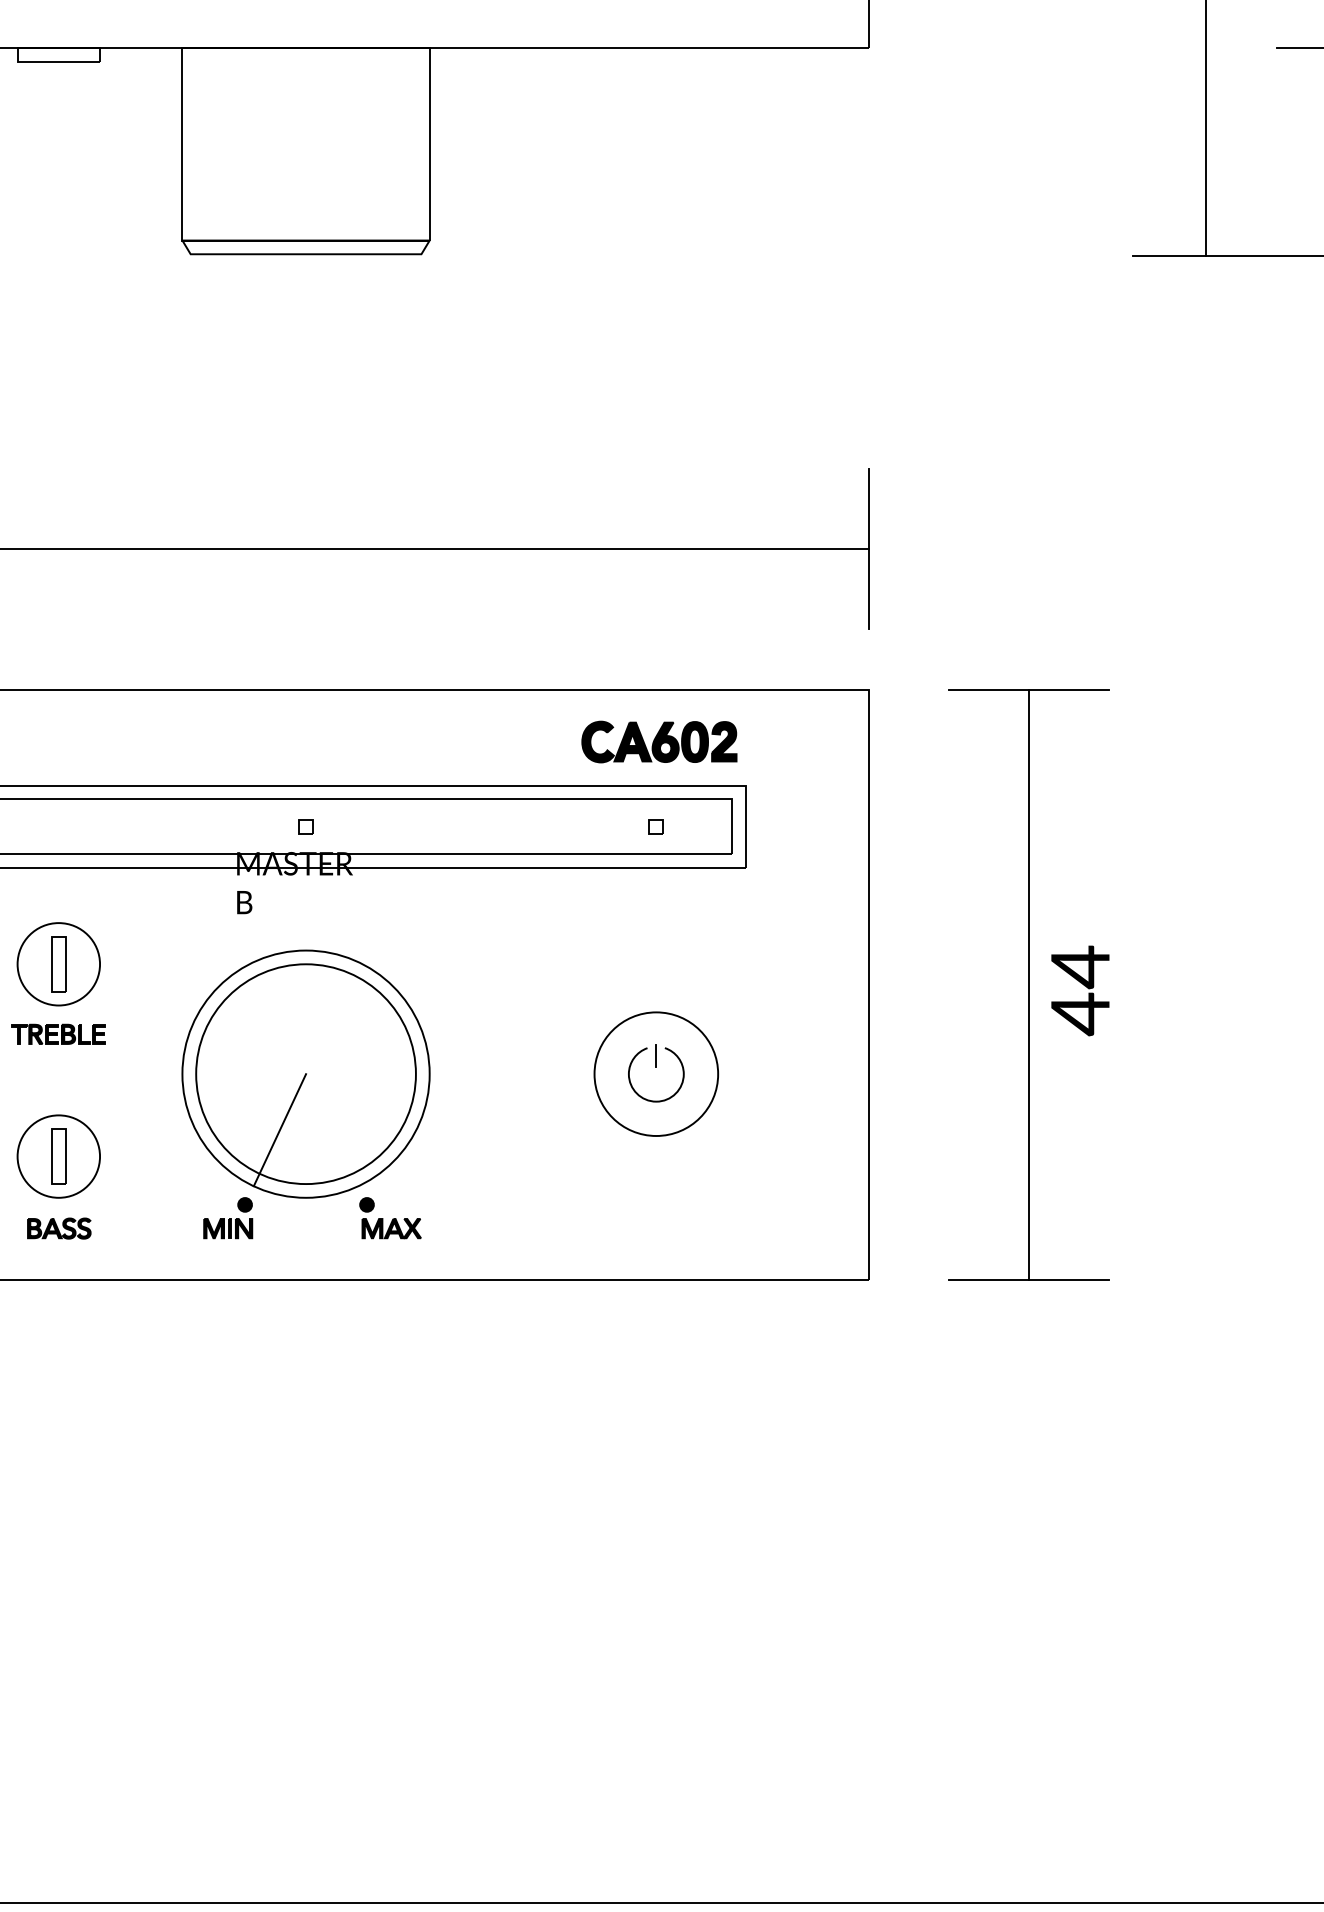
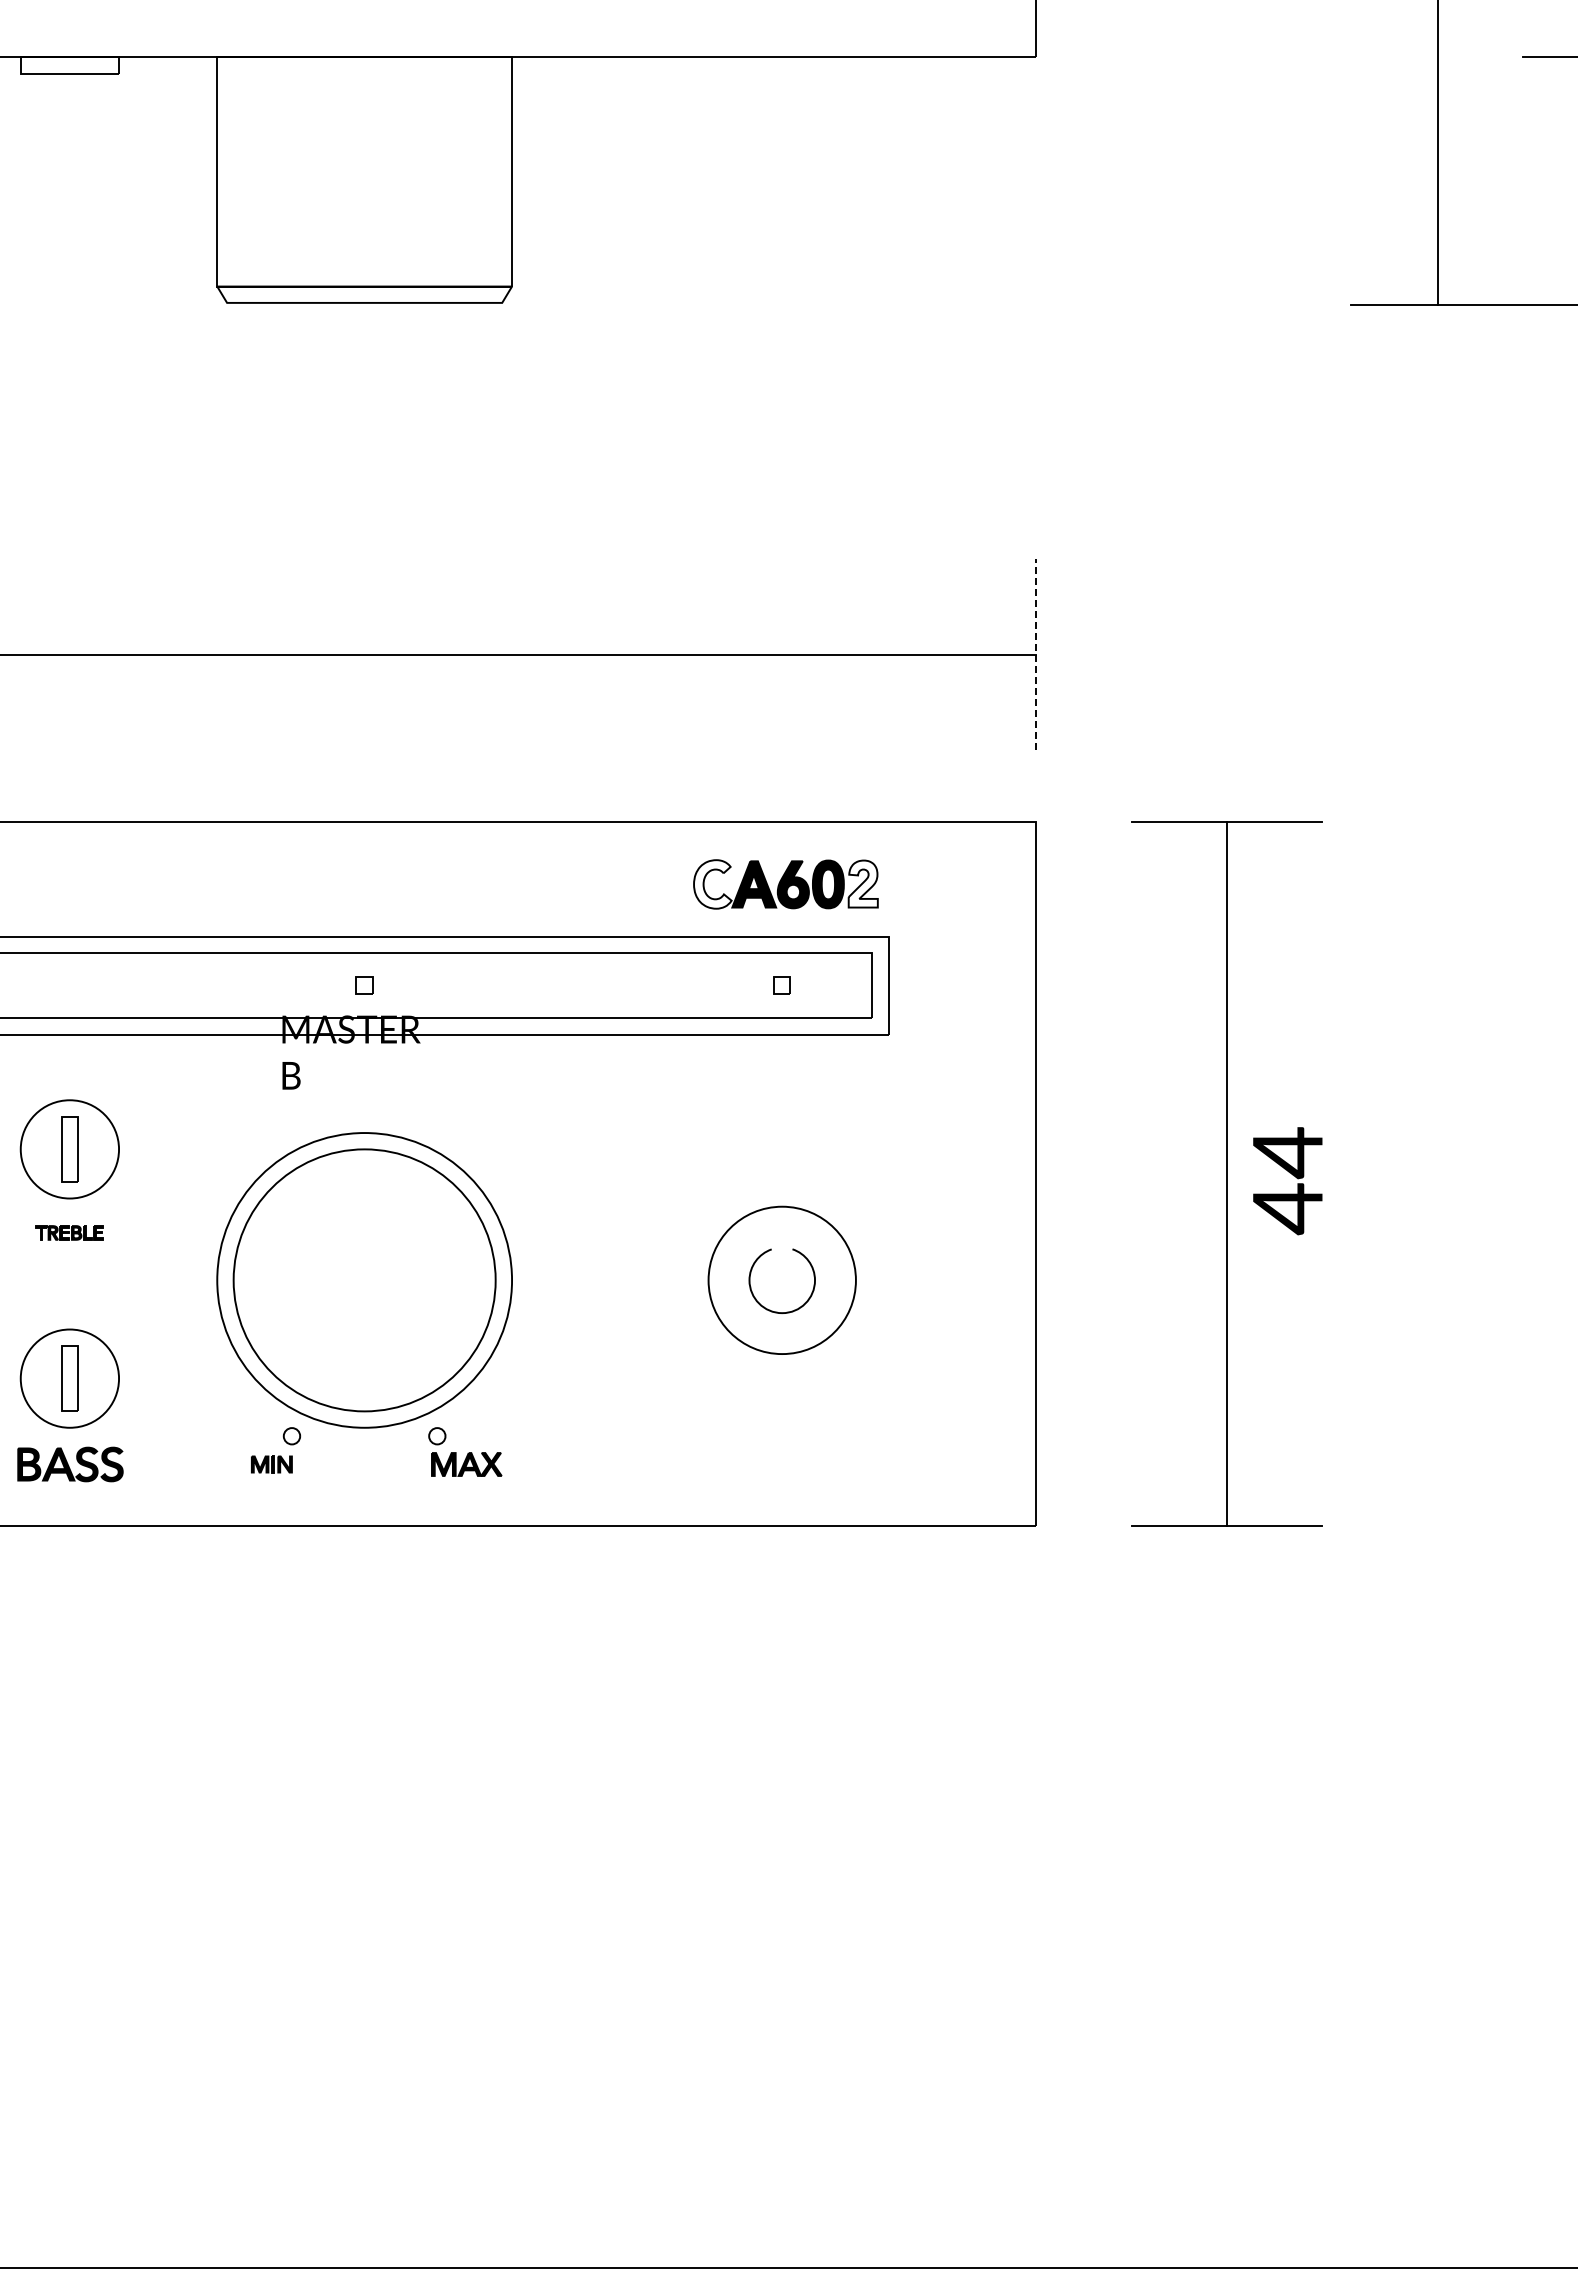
line: (869, 549) -> (1036, 654), solid -> dashed
fill: (723, 741) -> (862, 883), removed
fill: (597, 742) -> (712, 884), removed
part: (58, 1034) -> (69, 1232), size x0.6
line: (656, 1055) -> (782, 1258), removed
line: (279, 1129) -> (333, 1346), removed
fill: (244, 1205) -> (291, 1436), removed
fill: (367, 1205) -> (437, 1436), removed
part: (59, 1228) -> (70, 1464), size x1.4
part: (227, 1228) -> (271, 1464), size x0.7

